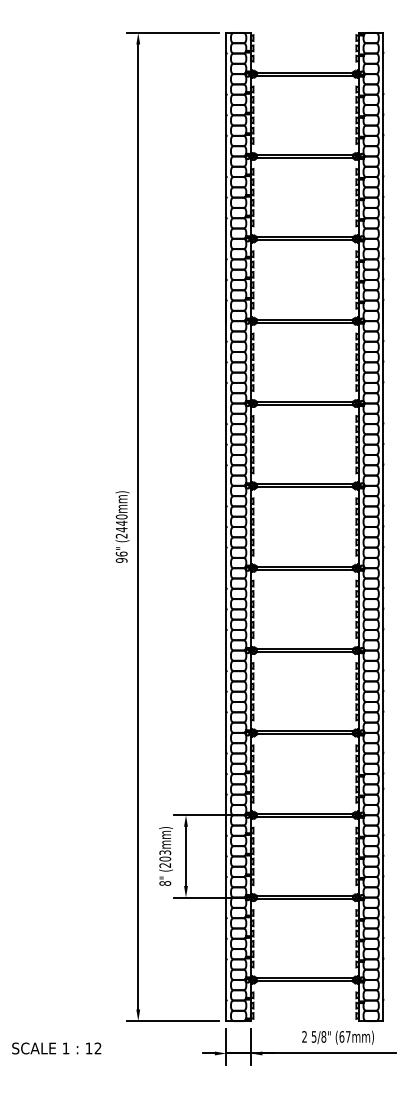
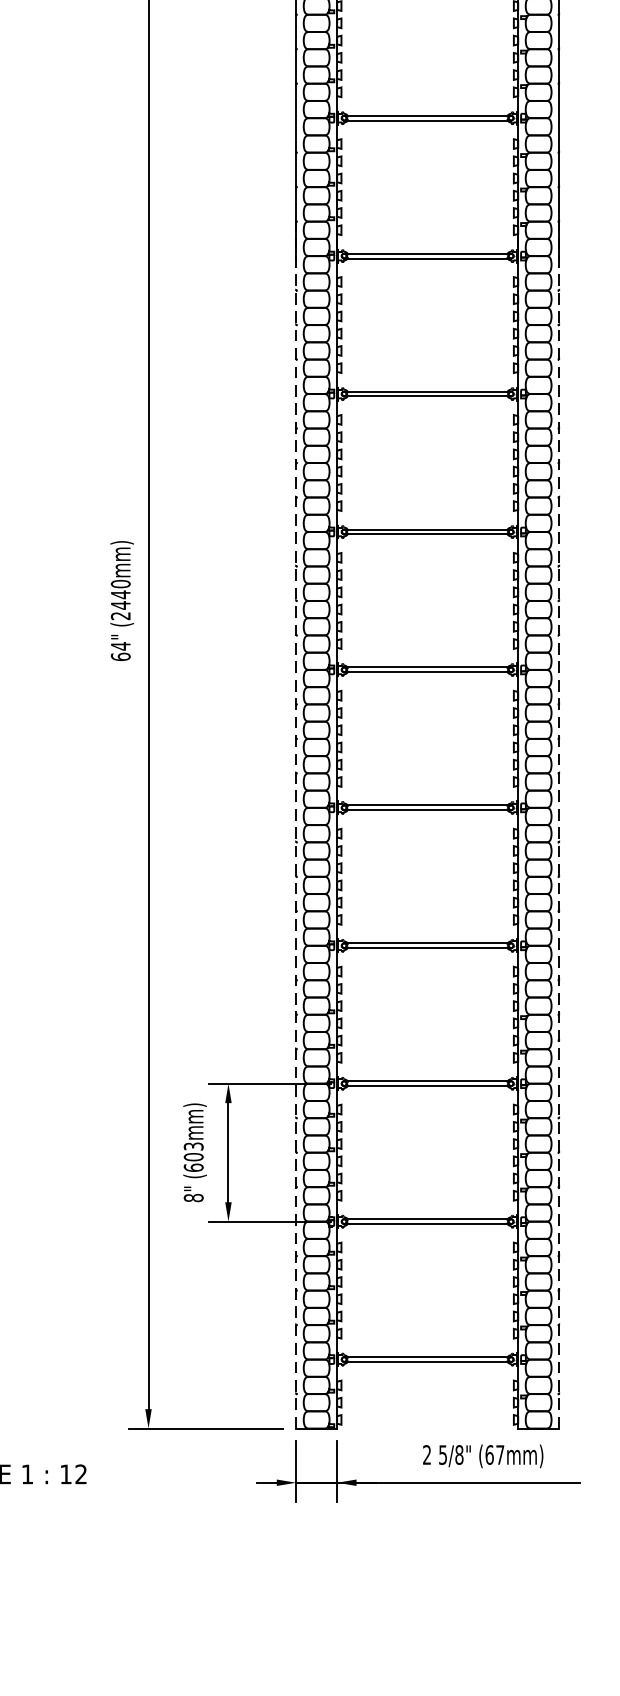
text: (121, 556) -> (120, 650), 96" -> 64"
line: (226, 660) -> (296, 824), solid -> dashed
line: (383, 660) -> (559, 824), solid -> dashed
text: (165, 865) -> (194, 1167), (203mm) -> (603mm)

